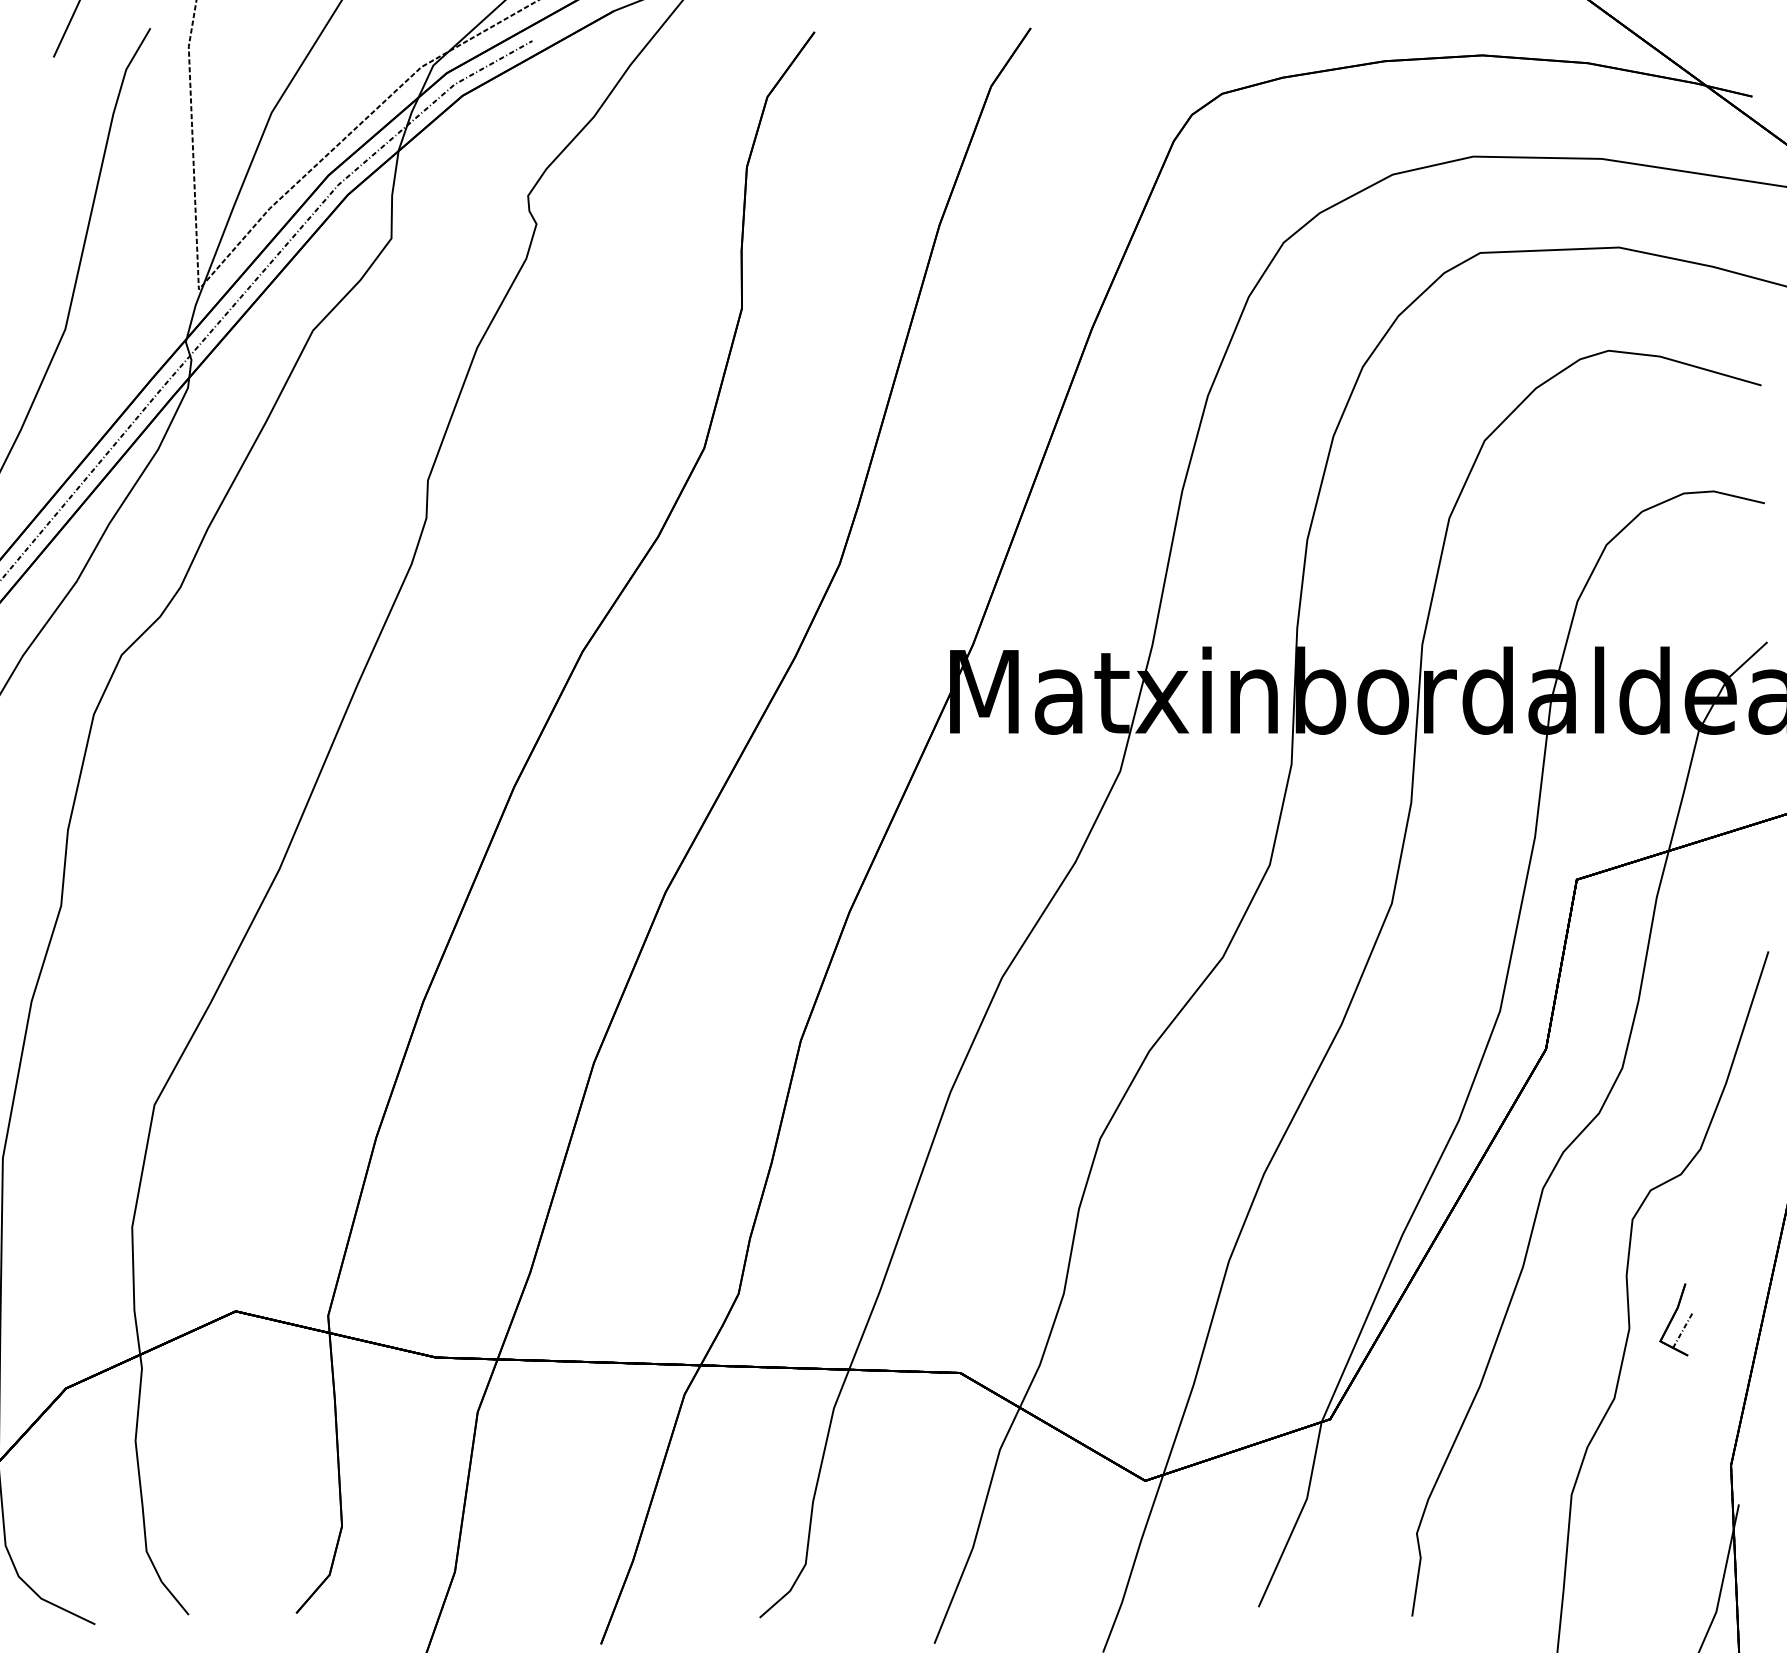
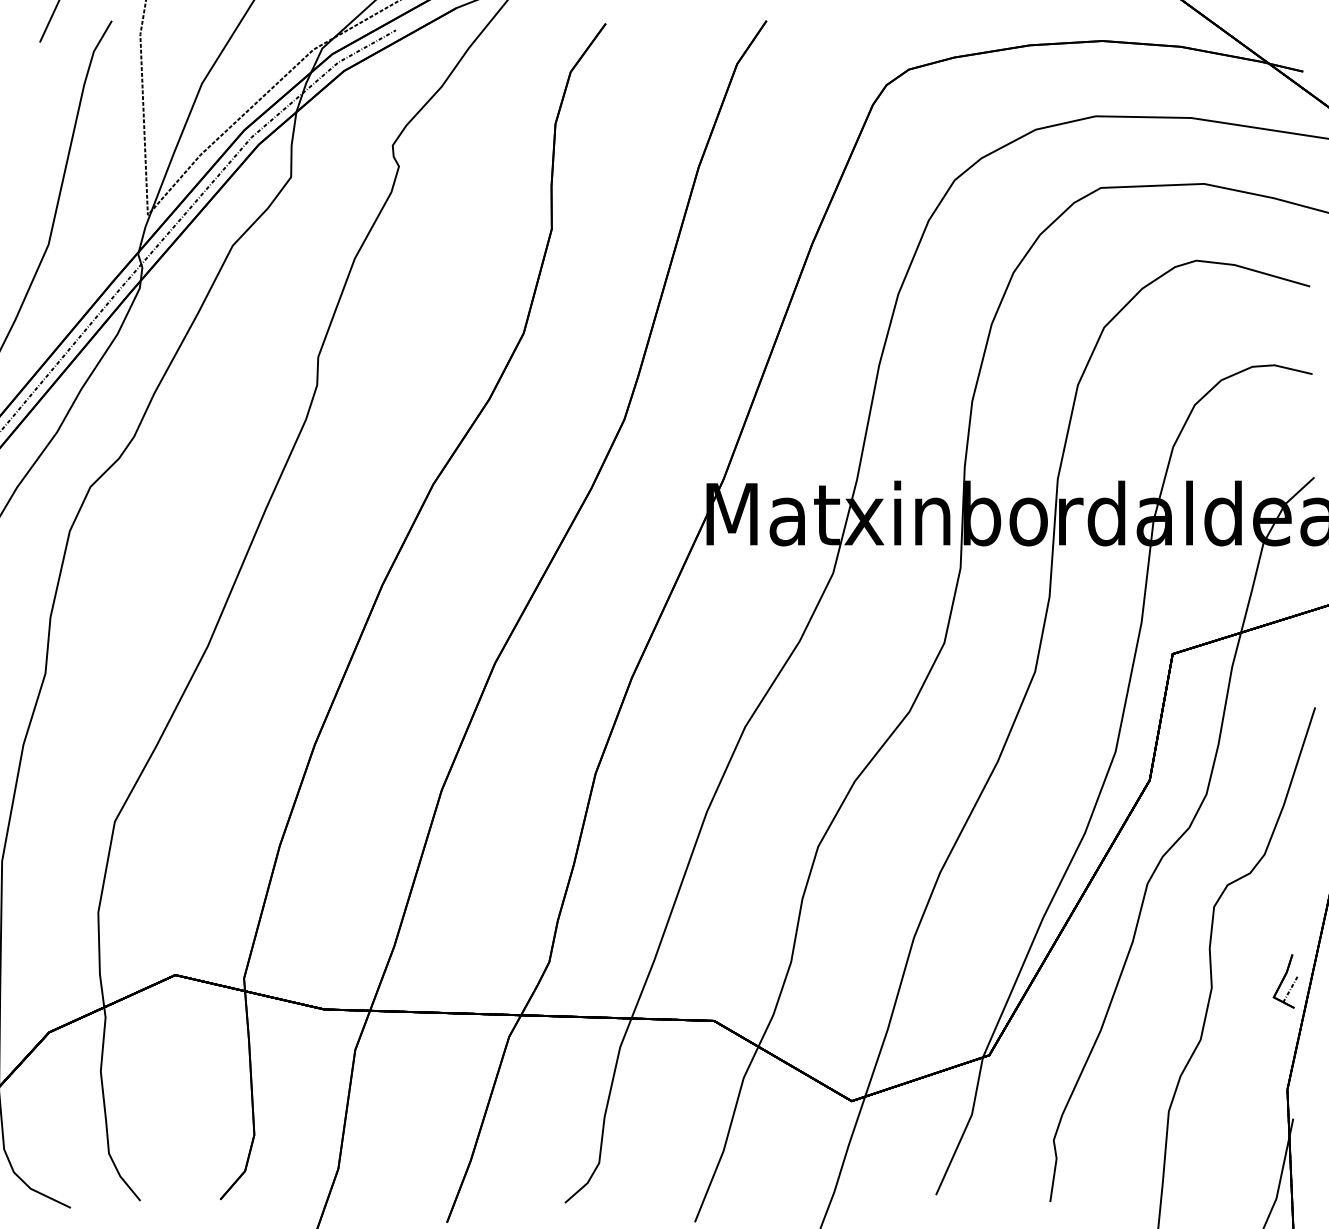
part: (1676, 1319) -> (1285, 981), moved

